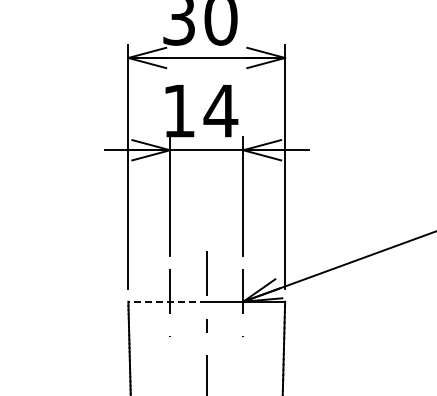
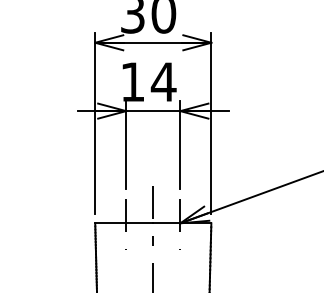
line: (167, 301) -> (124, 223), dashed -> solid

